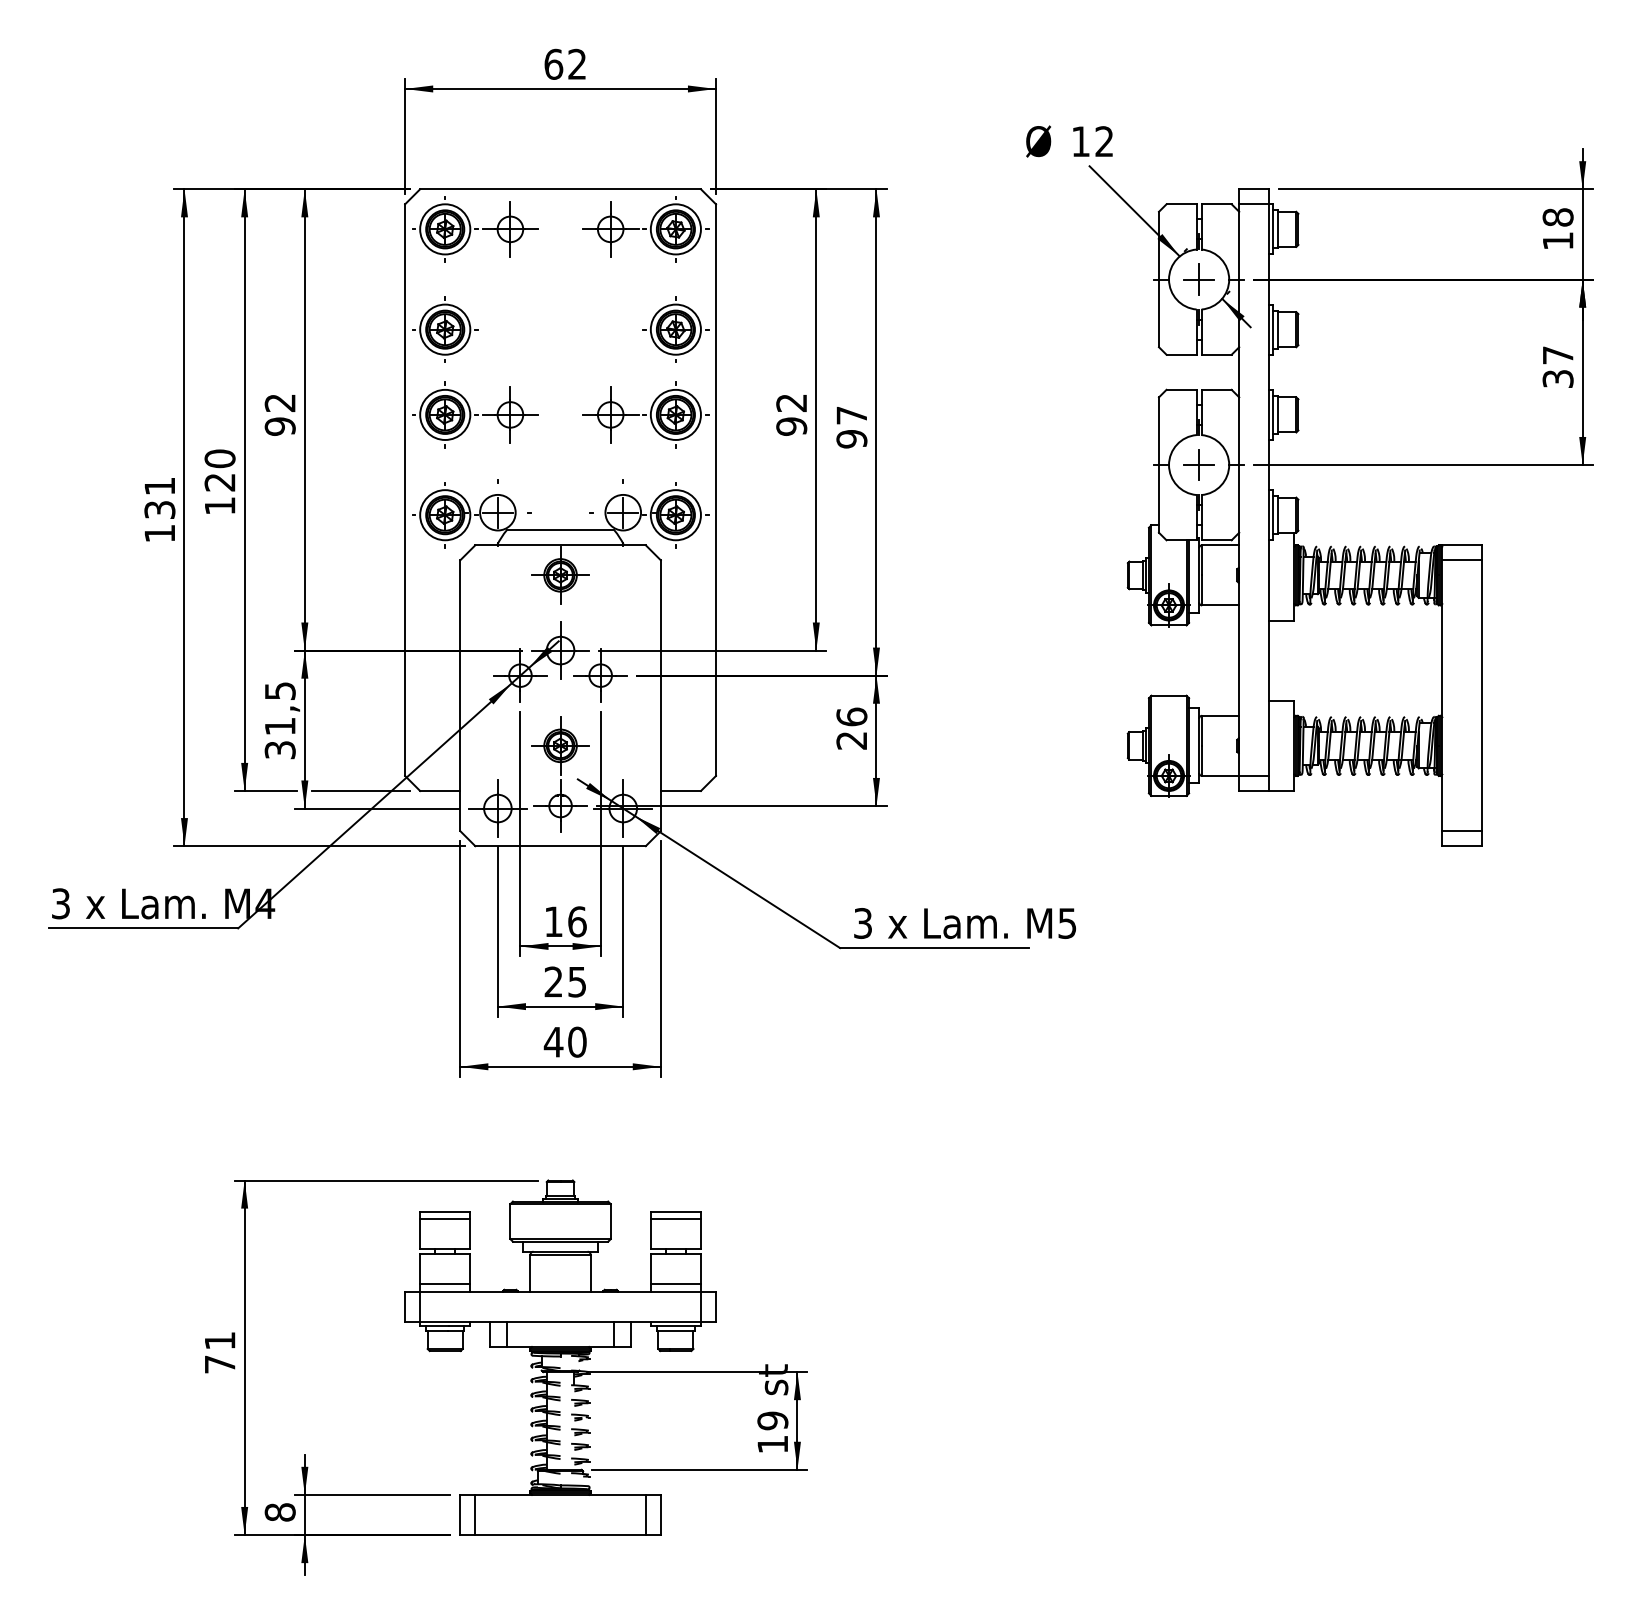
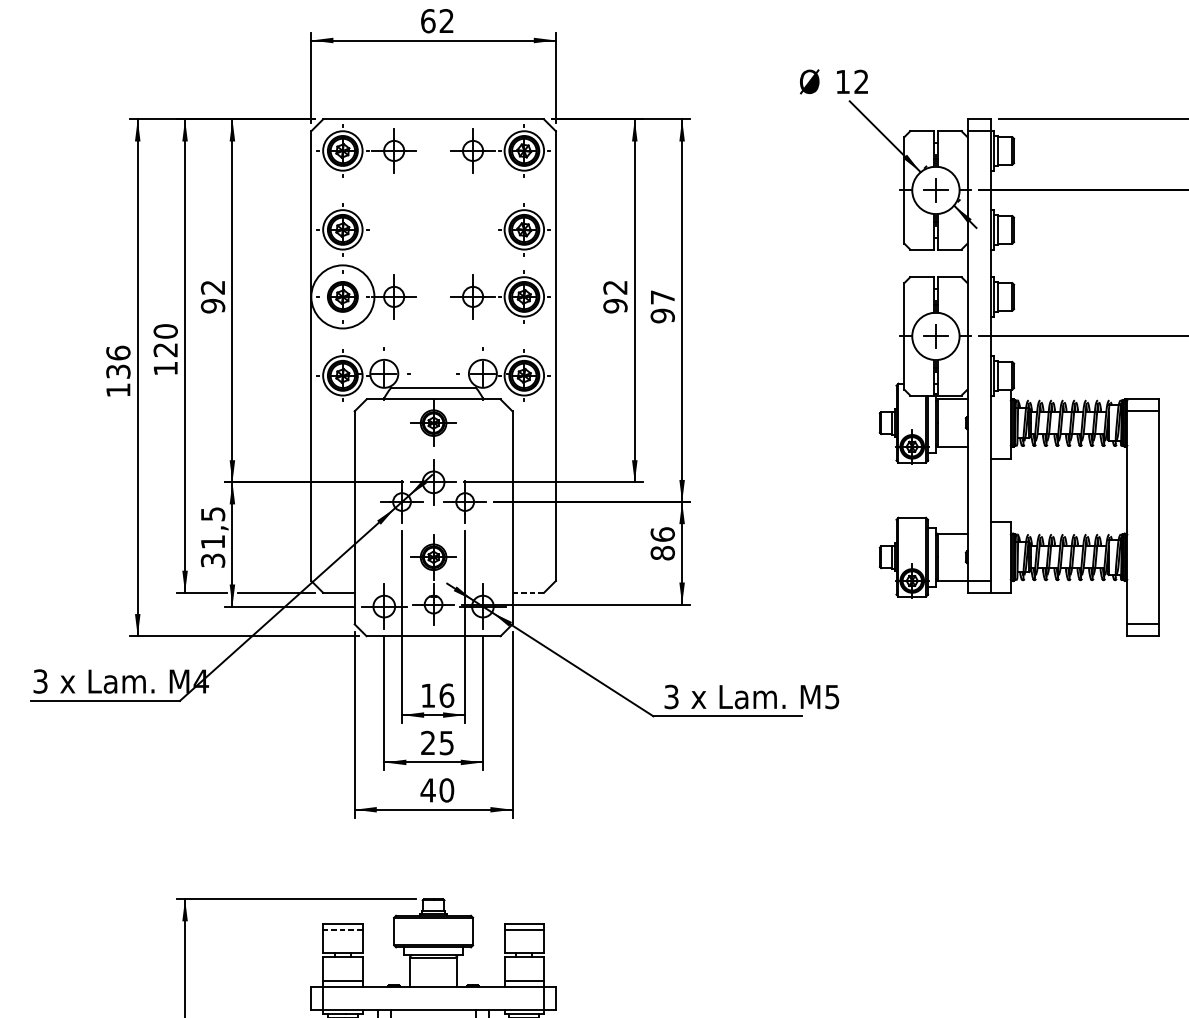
circle: (445, 414) -> (343, 296), size x1.6
text: (159, 486) -> (118, 353), 131 -> 136
text: (851, 740) -> (662, 553), 26 -> 86
line: (681, 791) -> (528, 593), solid -> dashed
line: (444, 1219) -> (342, 929), solid -> dashed

